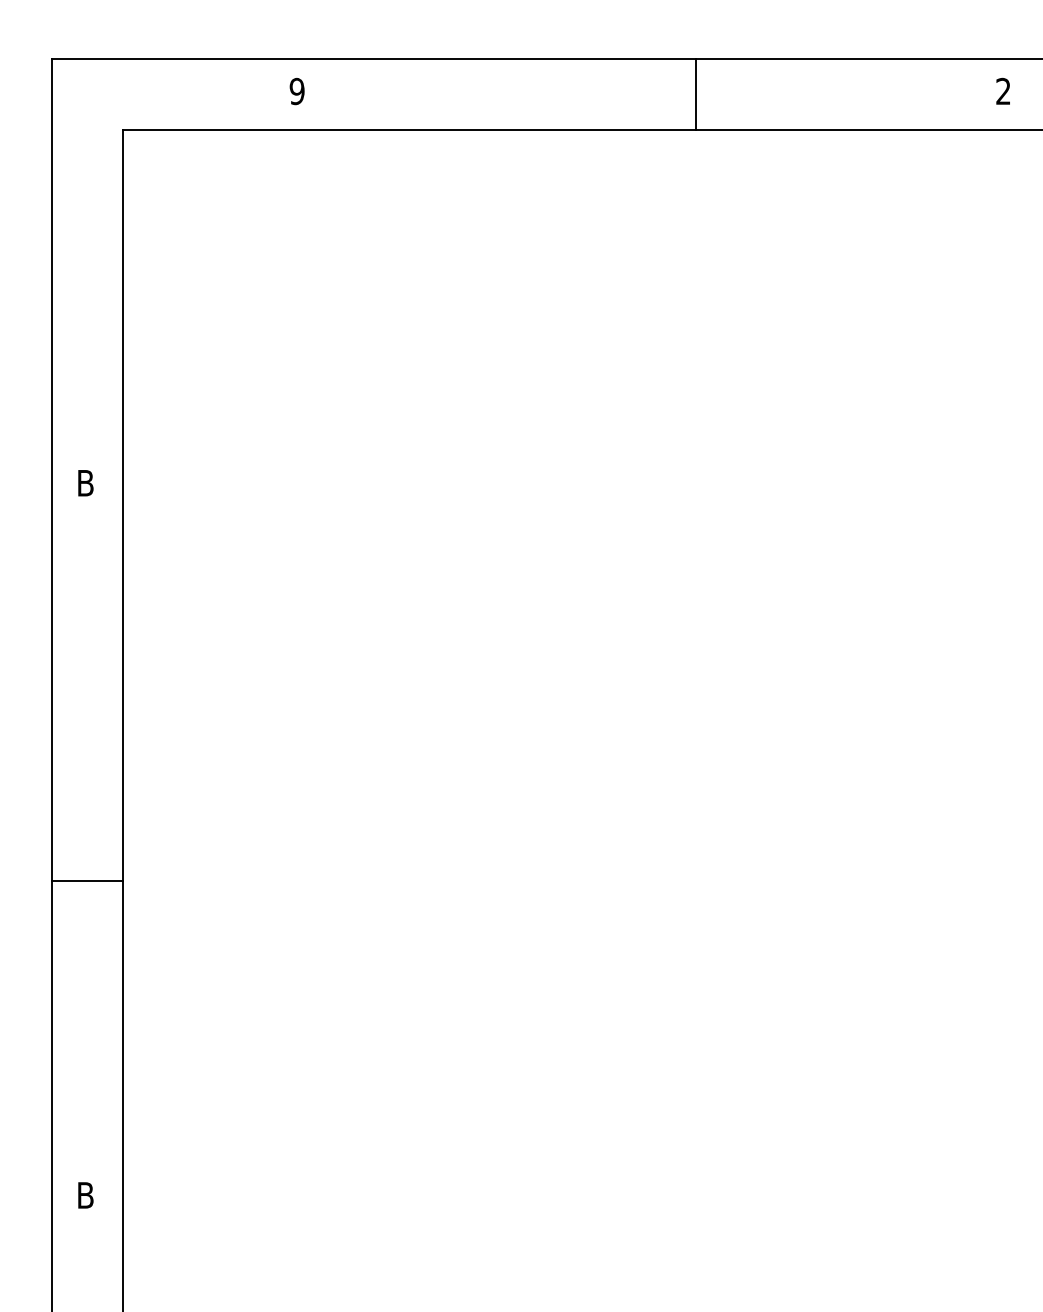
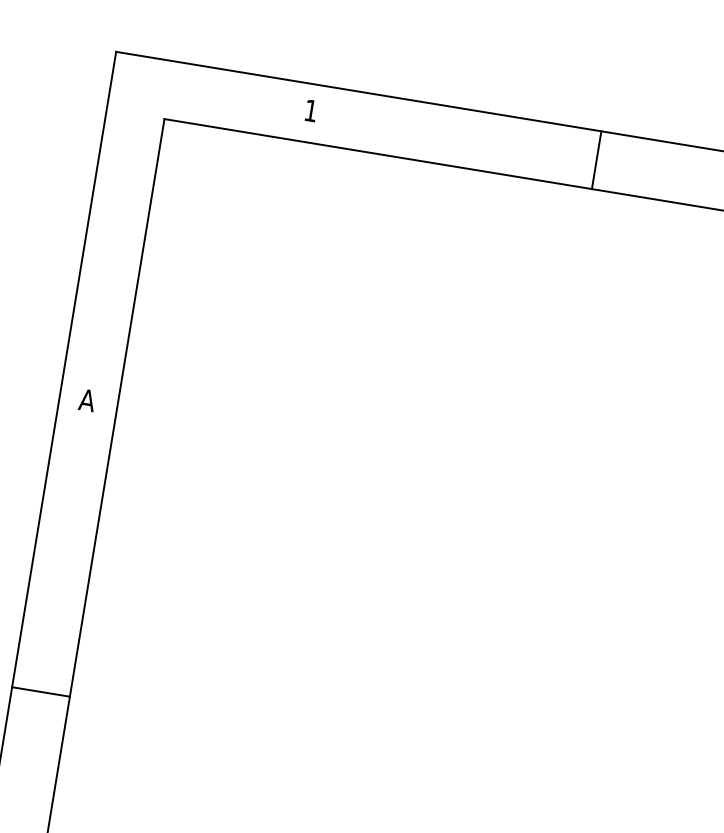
text: (296, 91) -> (310, 110), 9 -> 1
line: (695, 94) -> (596, 160), moved
text: (85, 483) -> (87, 400), B -> A
line: (86, 881) -> (40, 691), moved

